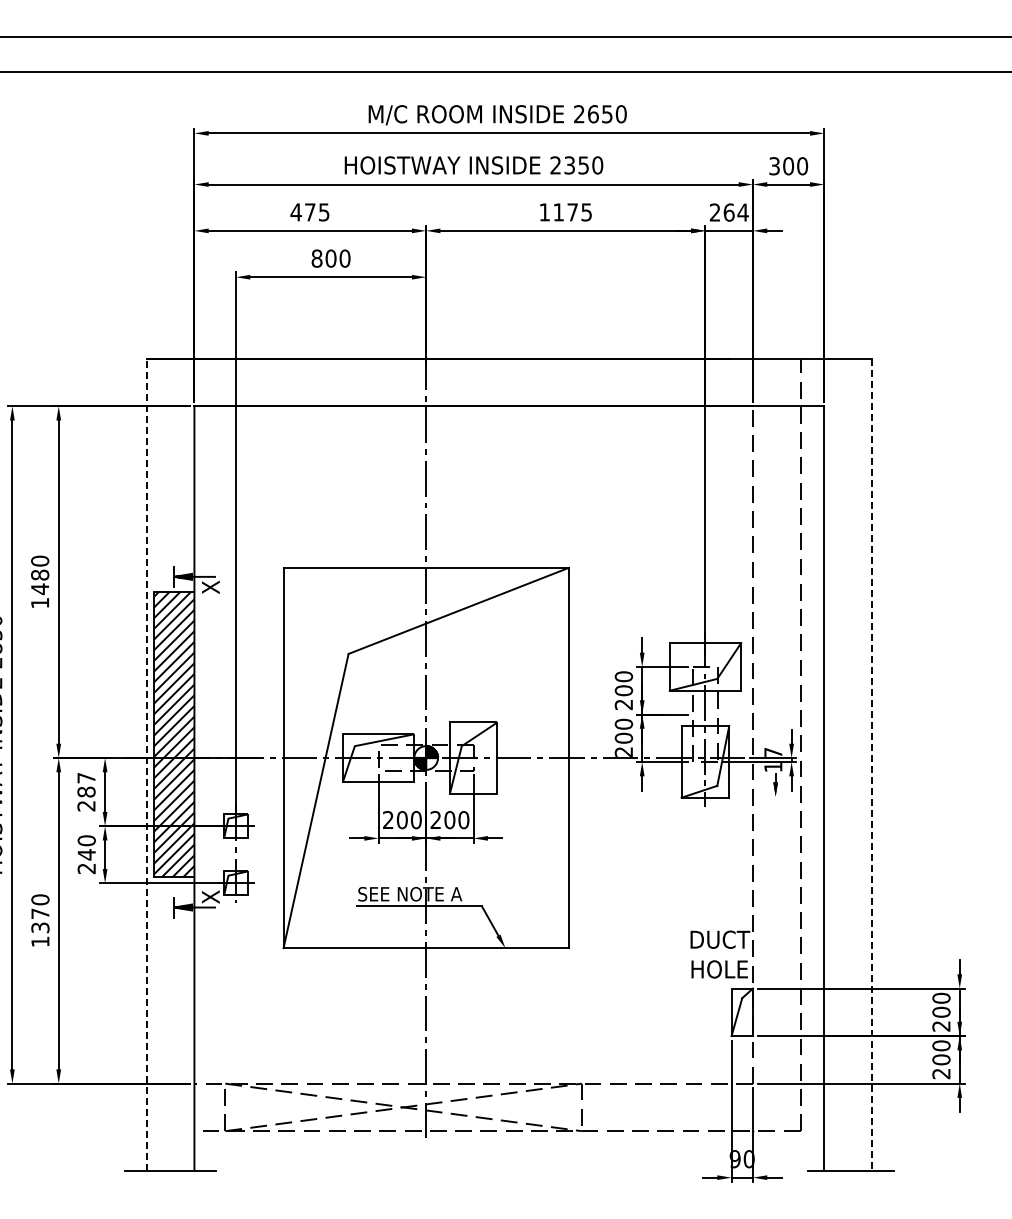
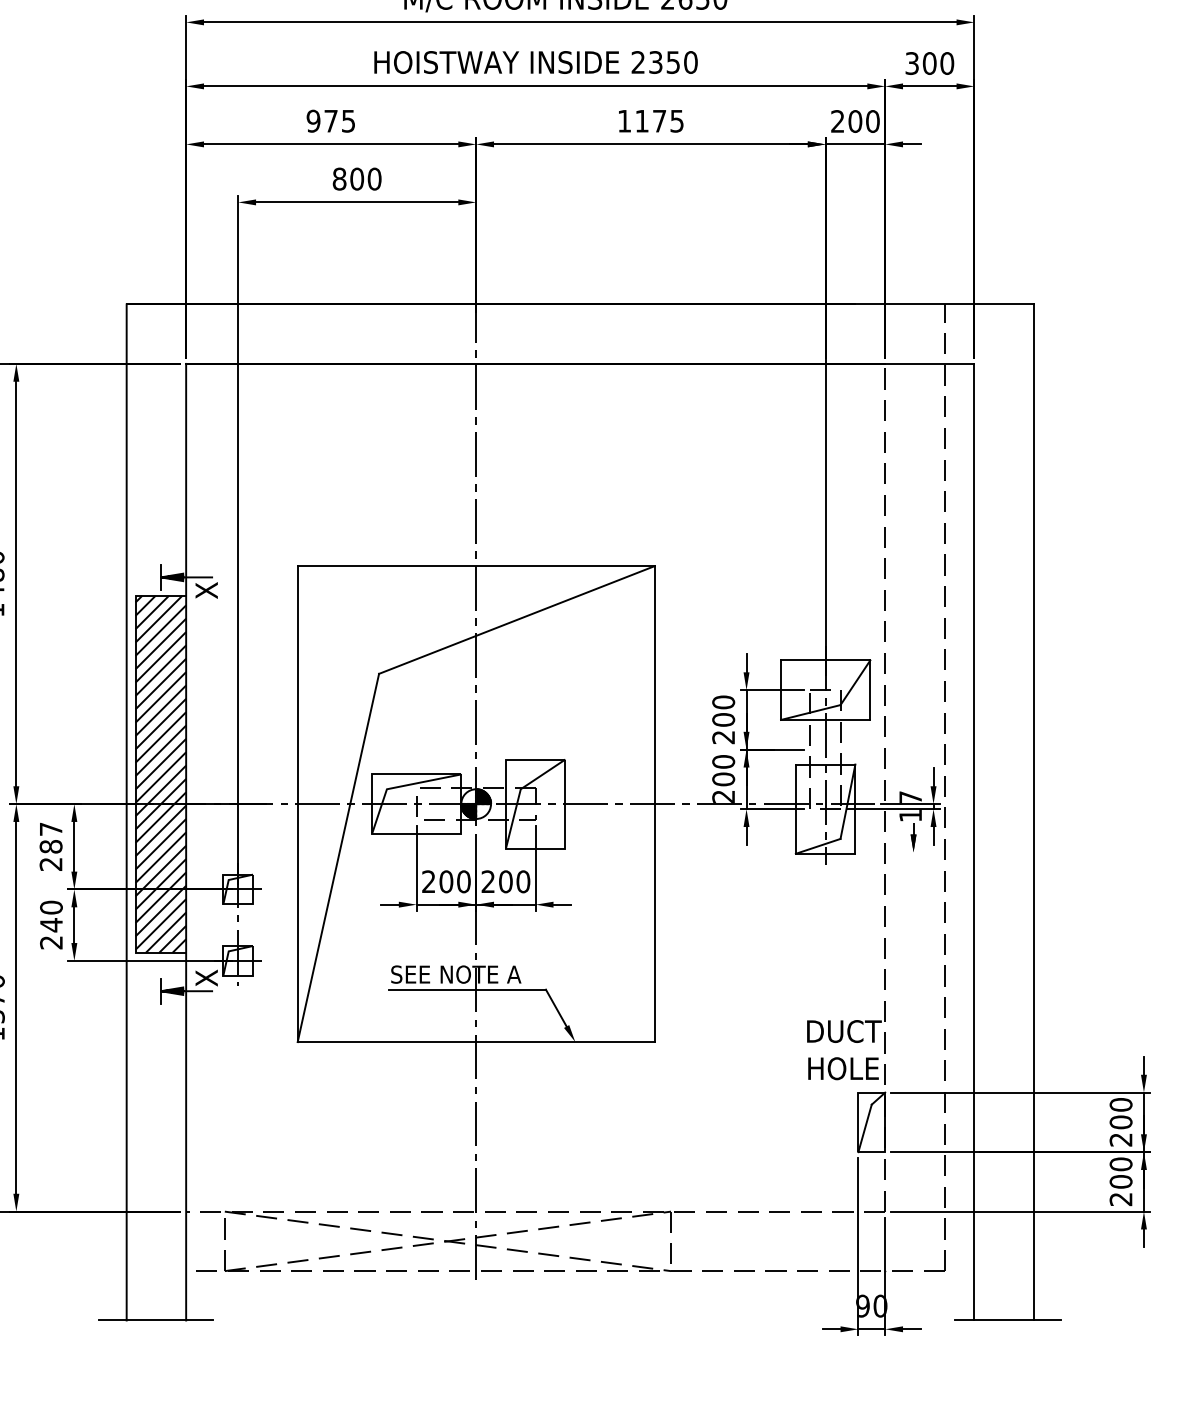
text: (295, 212) -> (312, 121), 475 -> 975
text: (735, 212) -> (863, 121), 264 -> 200
line: (146, 764) -> (126, 812), dashed -> solid
line: (871, 764) -> (1033, 812), dashed -> solid

